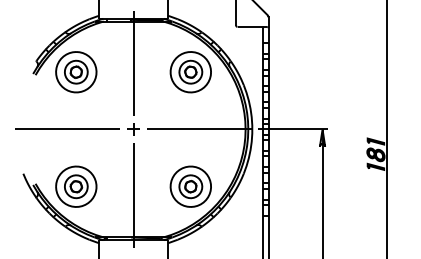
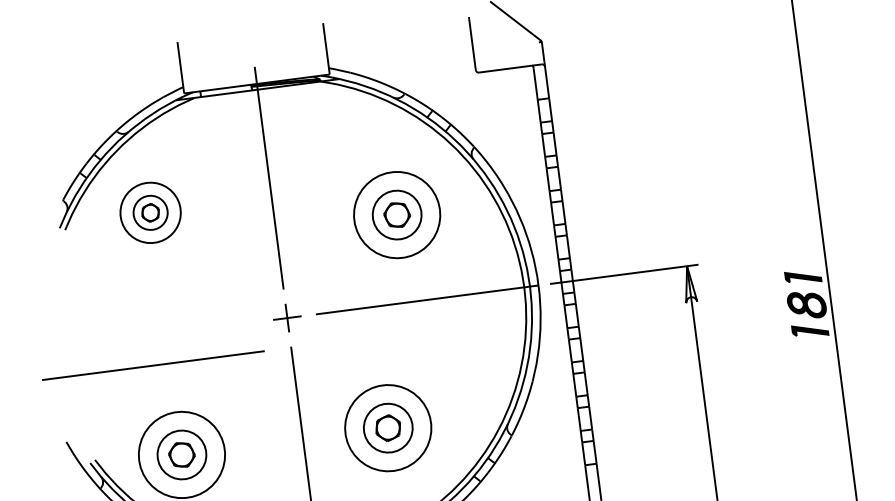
part: (76, 72) -> (150, 213), size x0.7
part: (190, 72) -> (396, 215), moved
line: (67, 128) -> (153, 363), moved
part: (190, 186) -> (387, 427), moved

